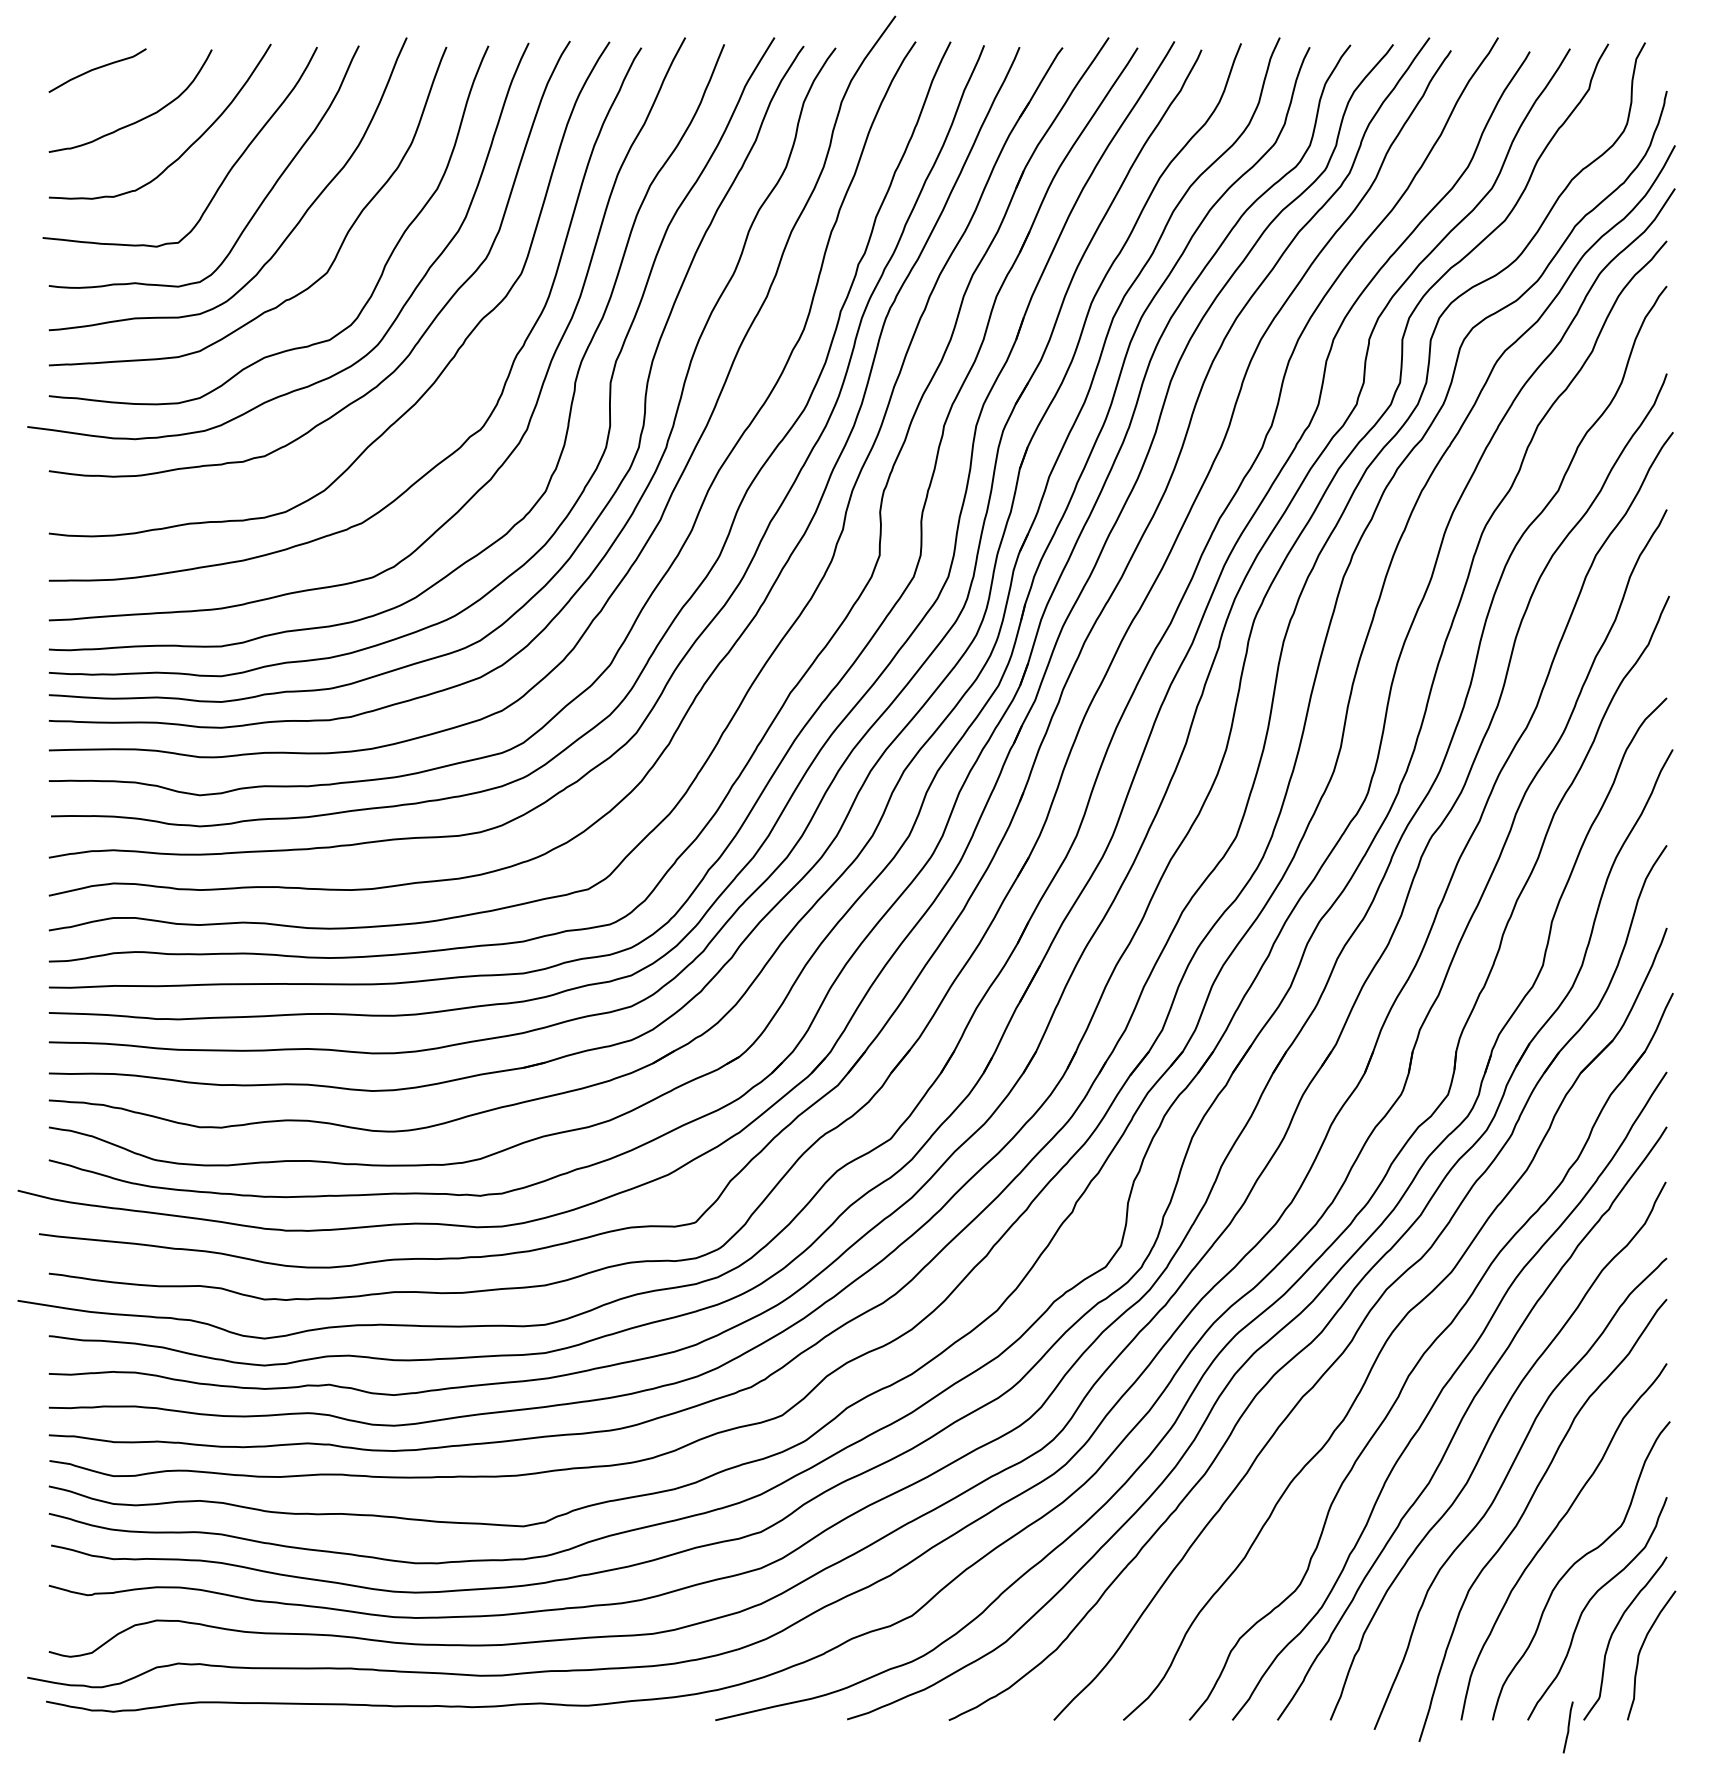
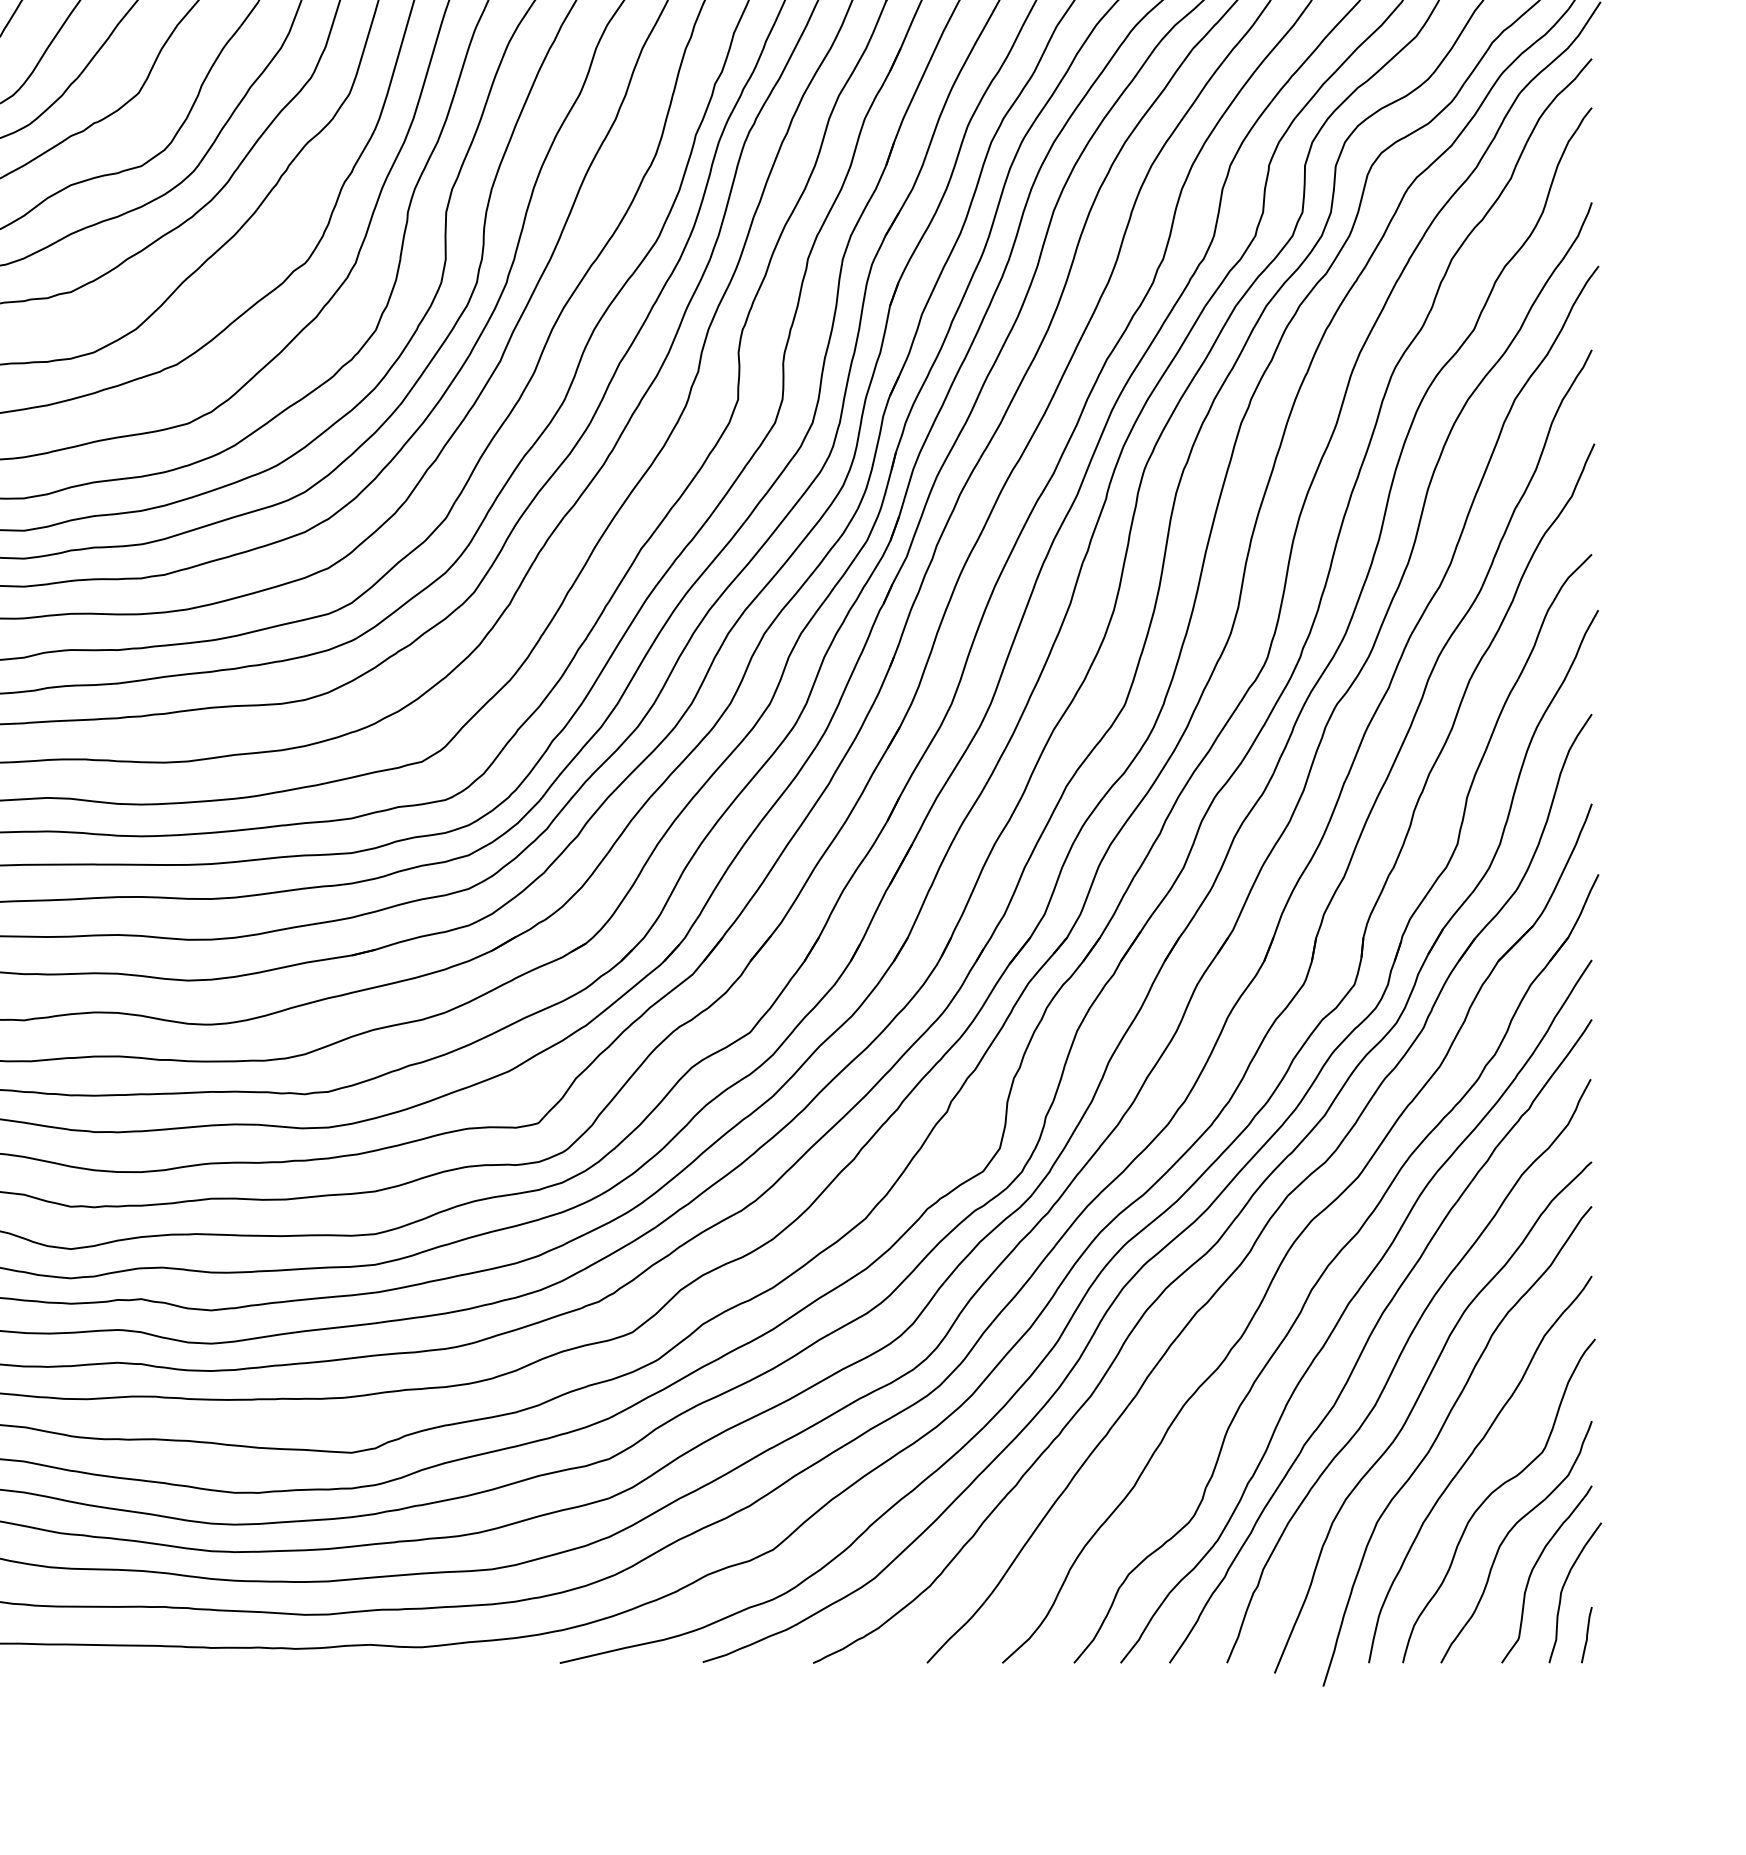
curve: (1567, 1727) -> (1586, 1635), moved

